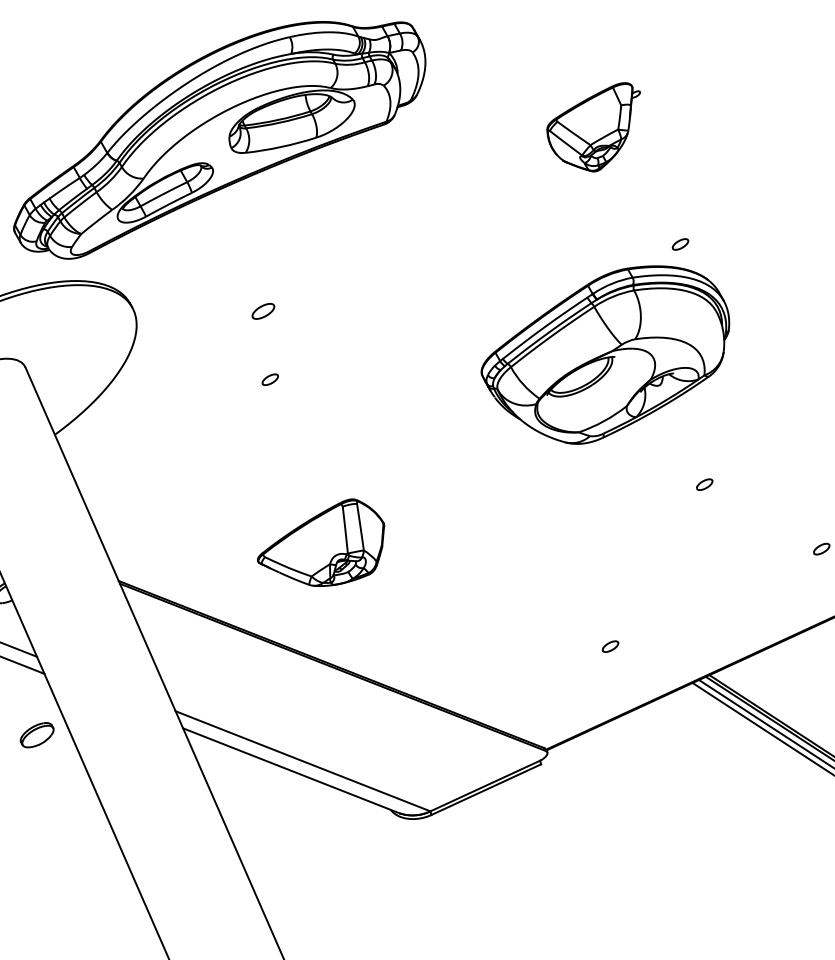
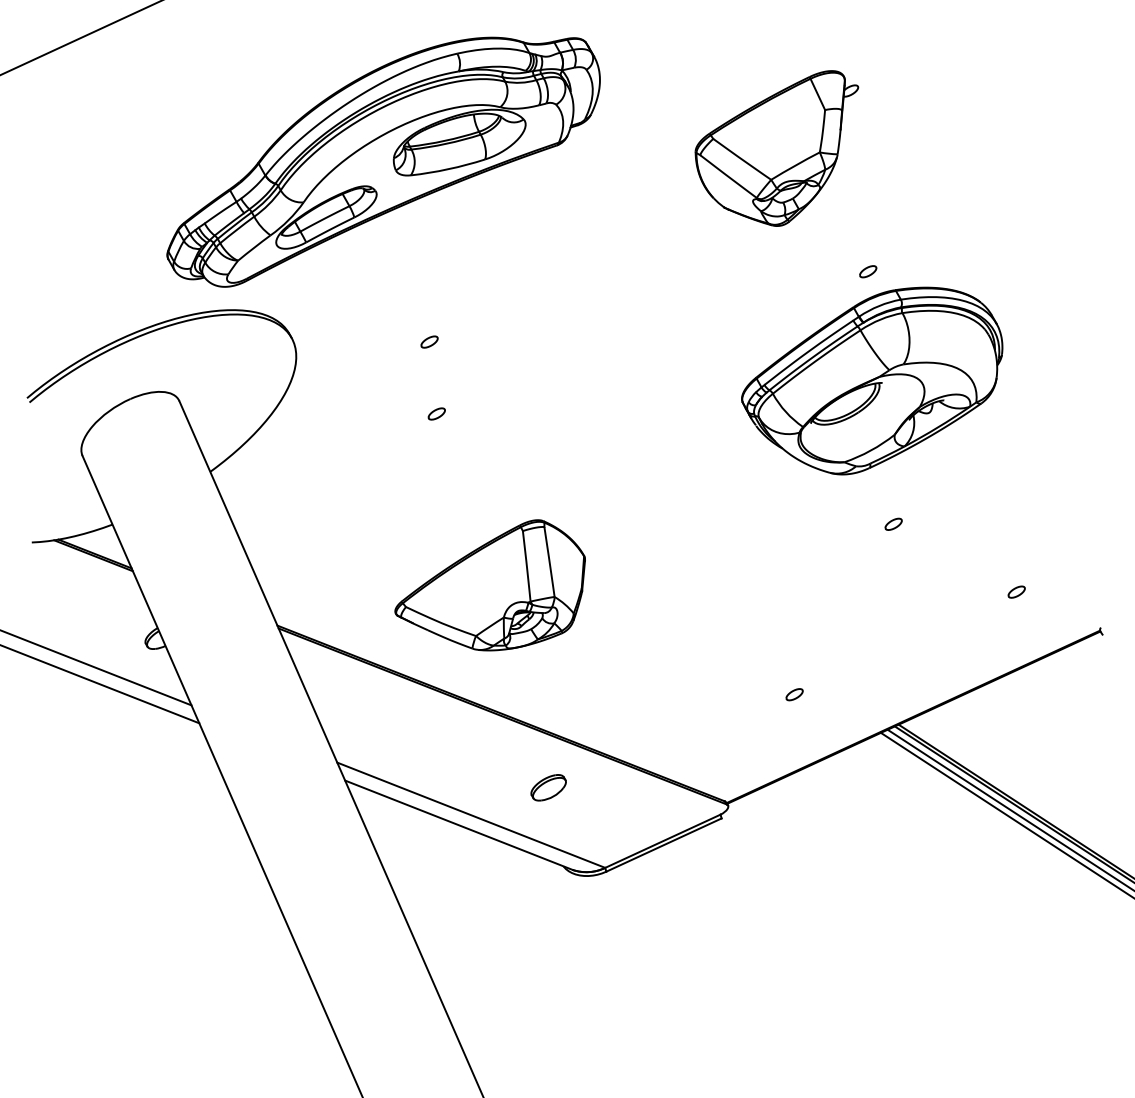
part: (593, 127) -> (776, 148), size x1.67
part: (263, 310) -> (429, 341), size x0.71
part: (605, 354) -> (872, 380), moved
part: (320, 542) -> (489, 585), size x1.43
part: (37, 734) -> (548, 787), moved

